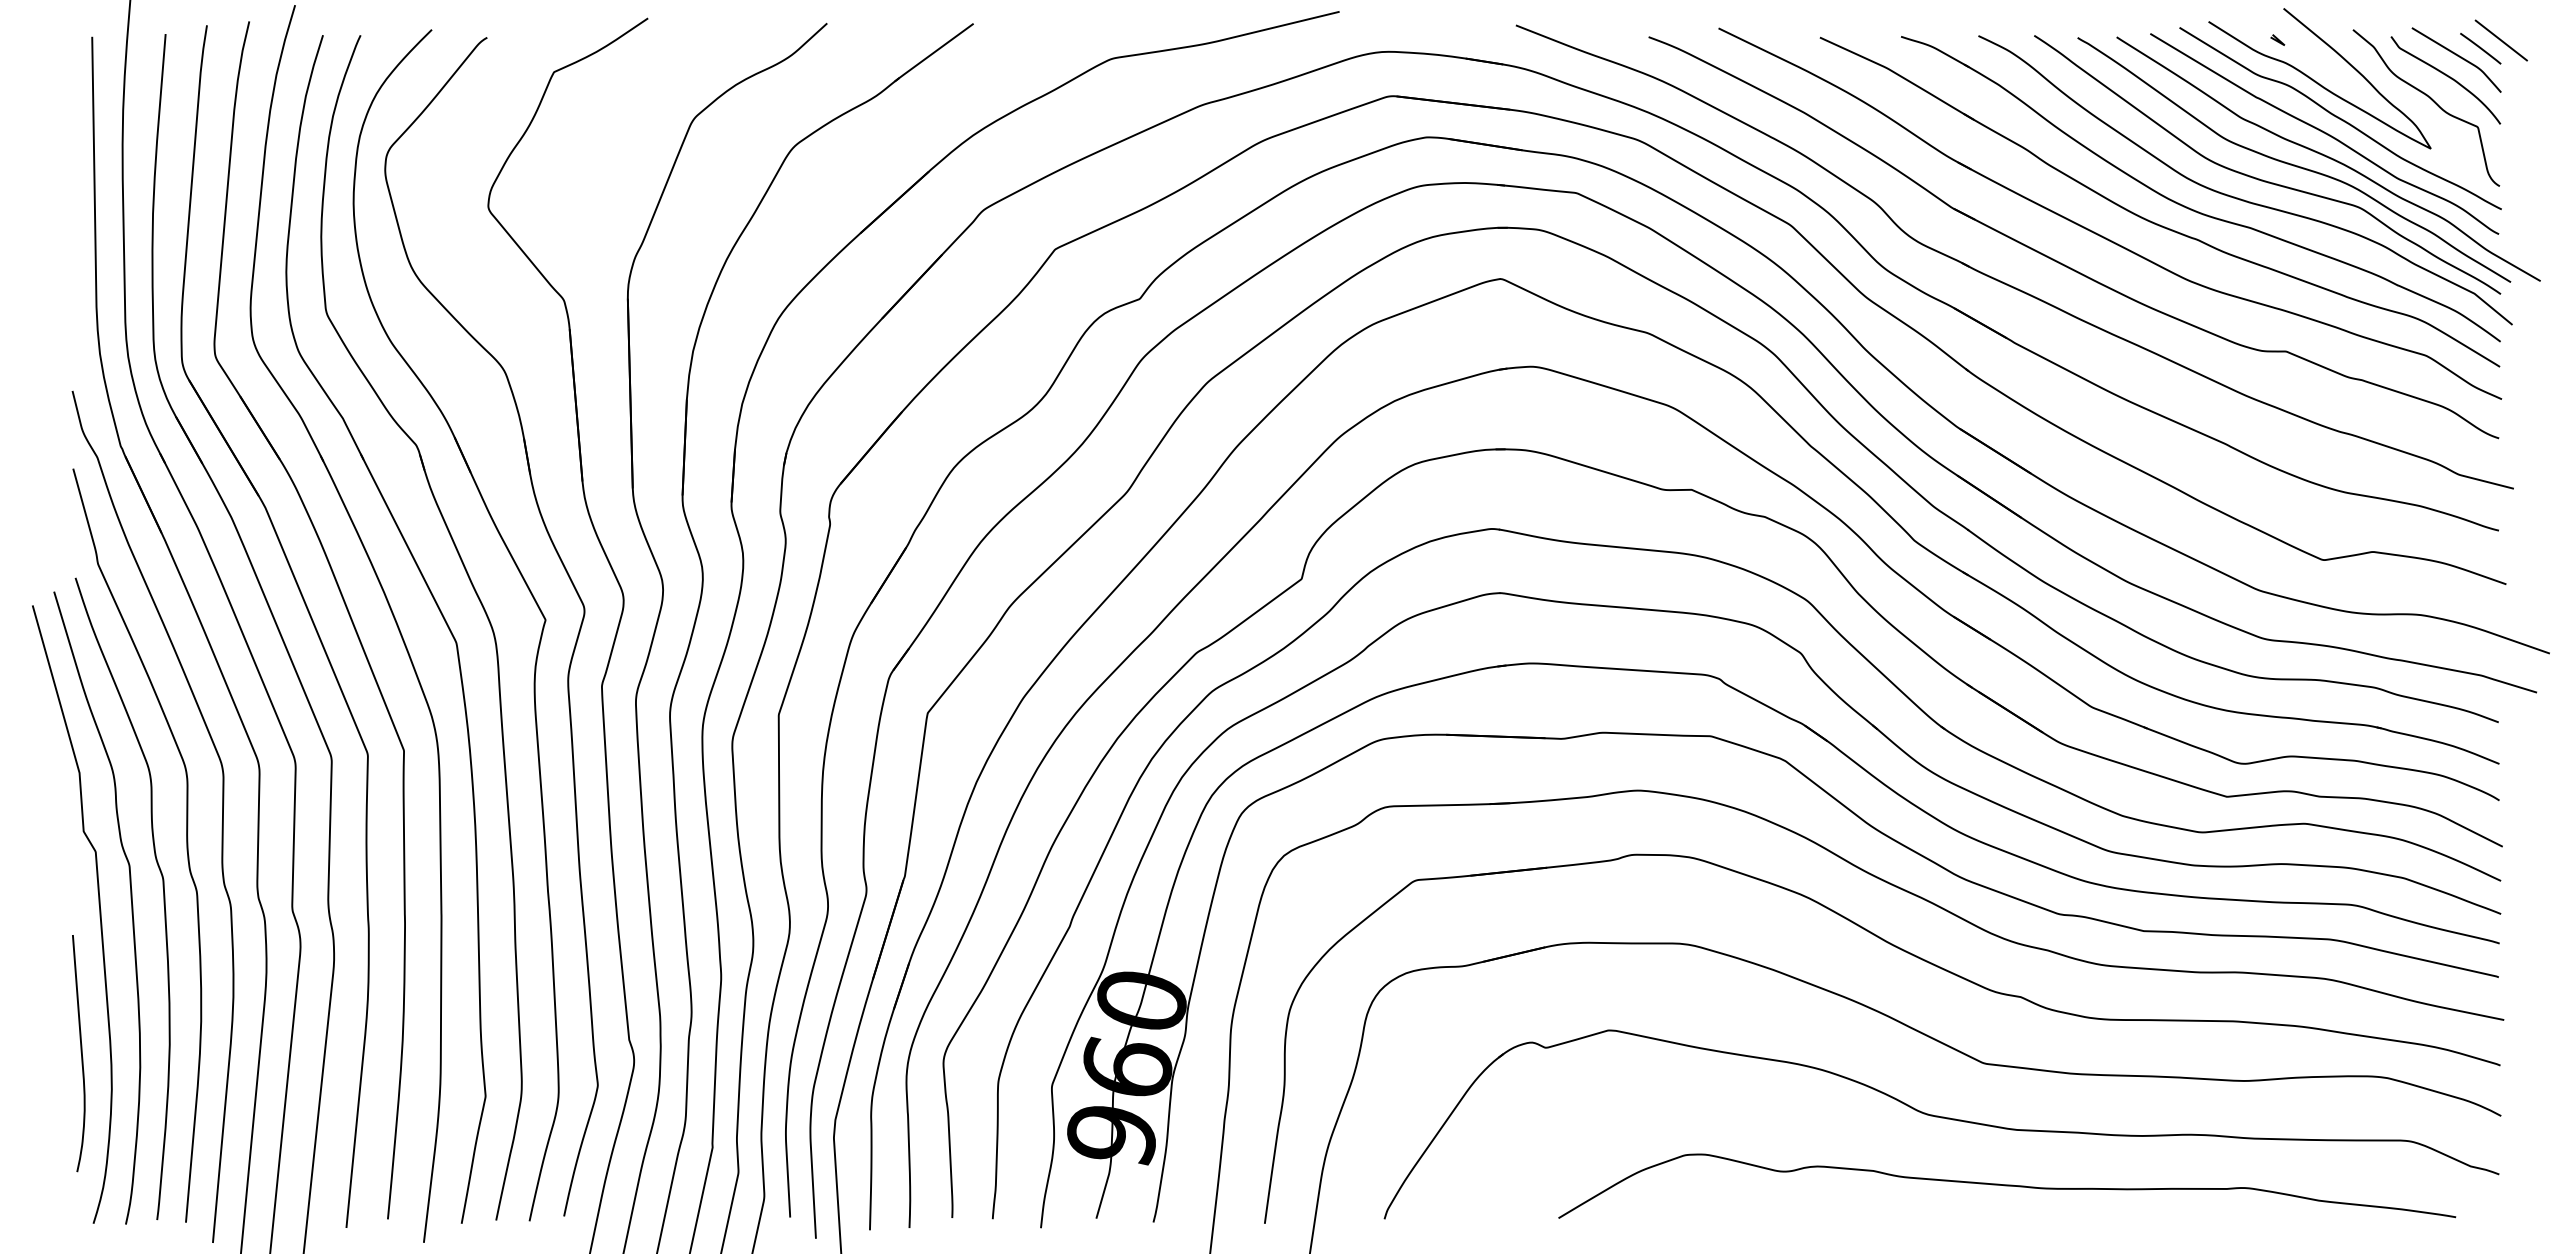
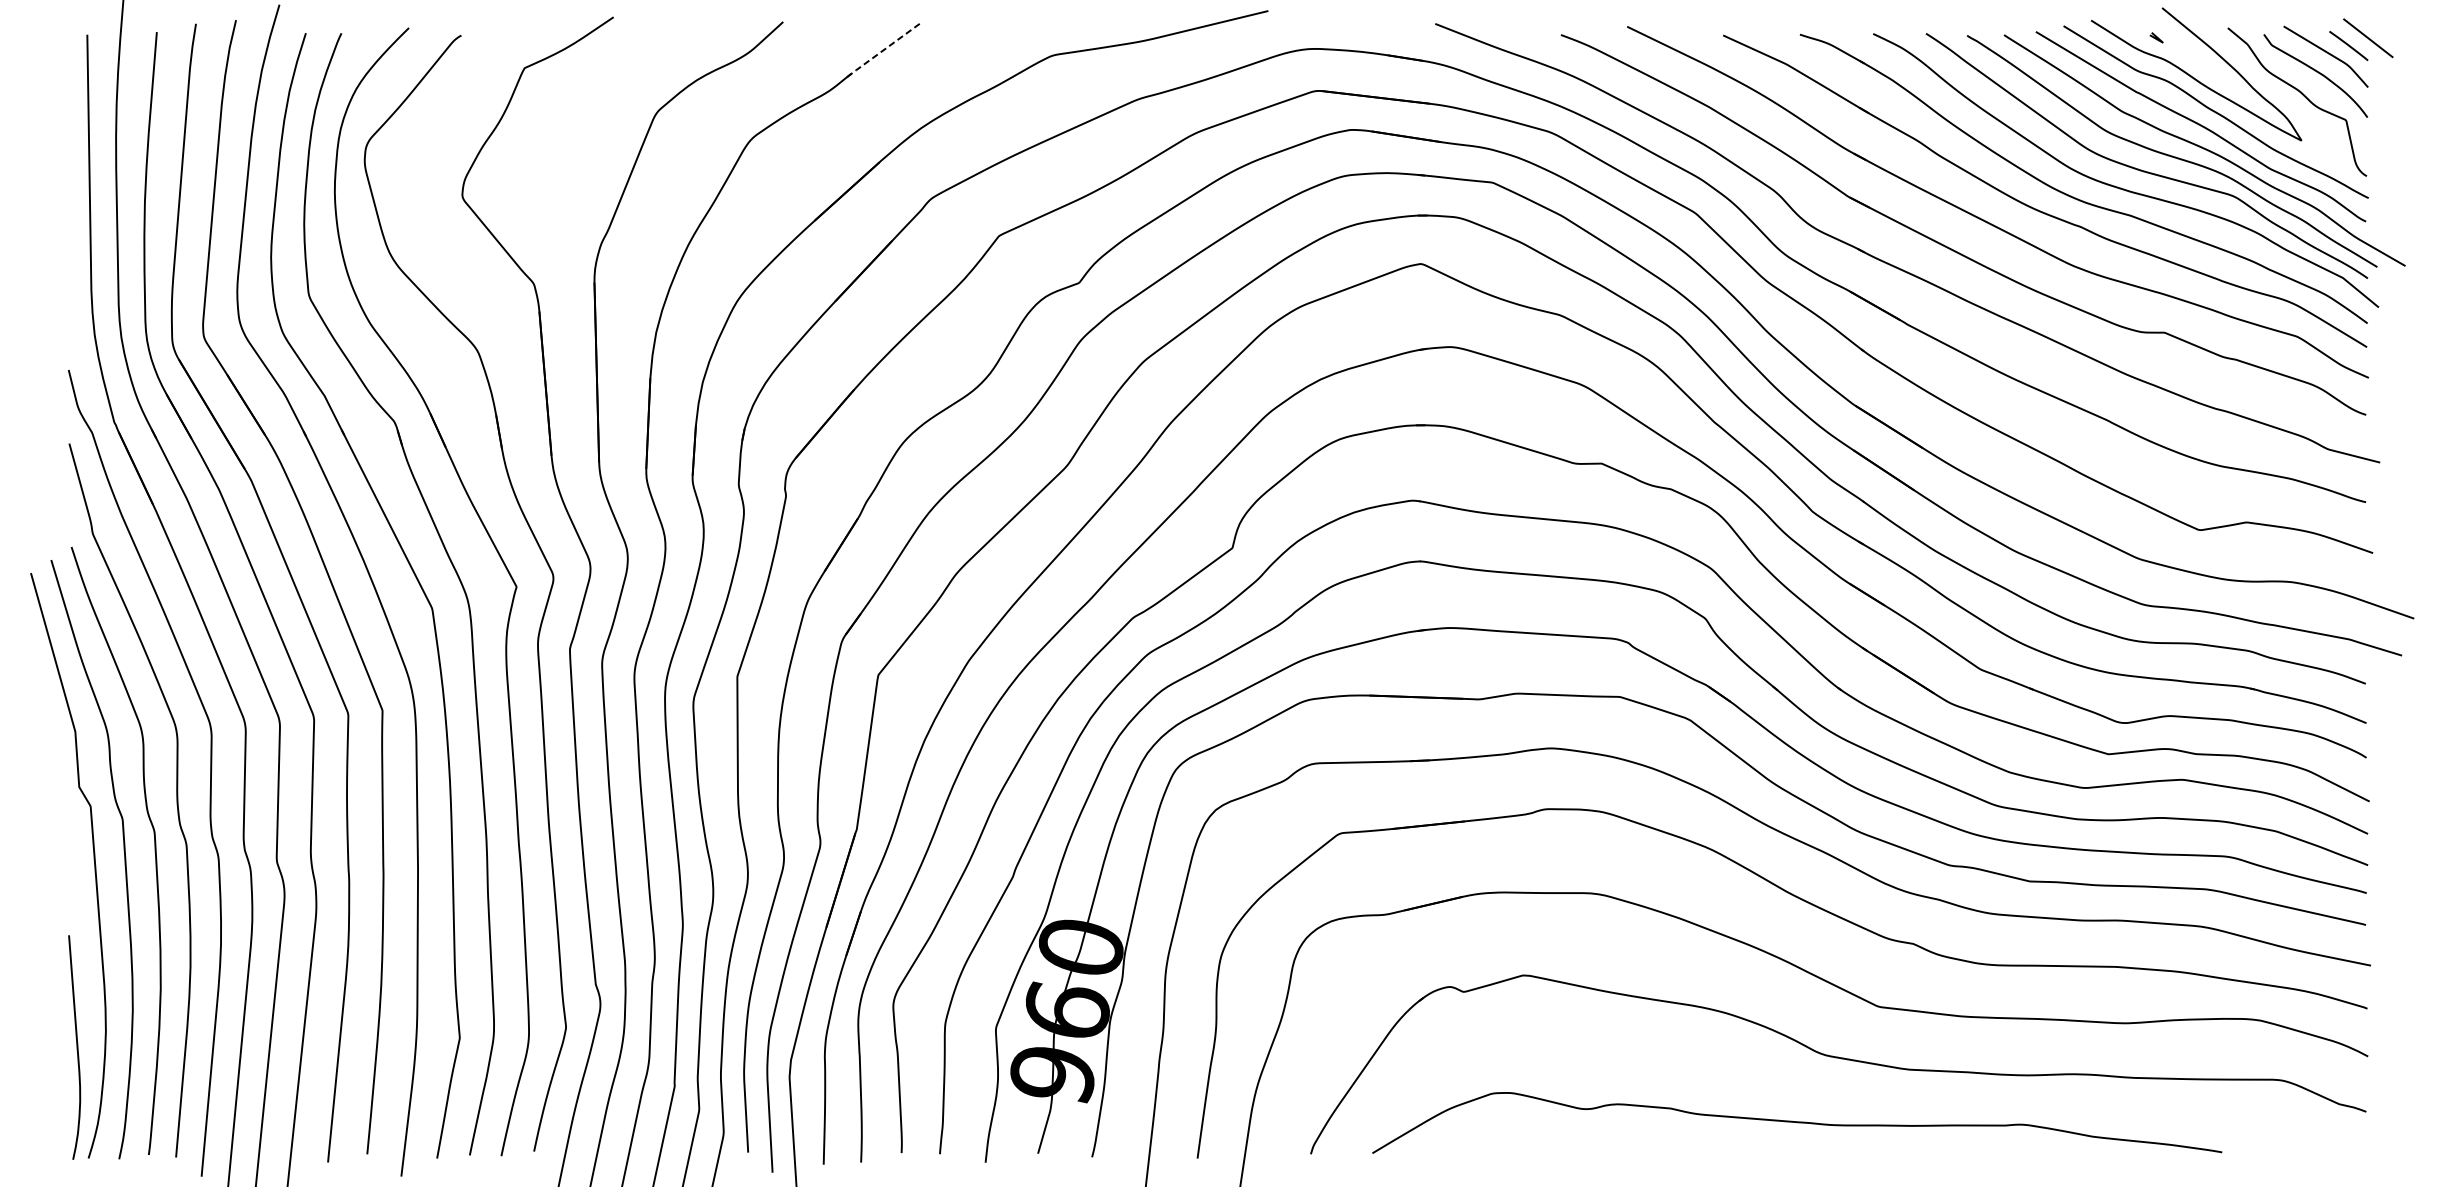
line: (933, 53) -> (883, 50), solid -> dashed
curve: (80, 1052) -> (76, 1046), moved
curve: (2007, 1185) -> (1797, 1122), moved

